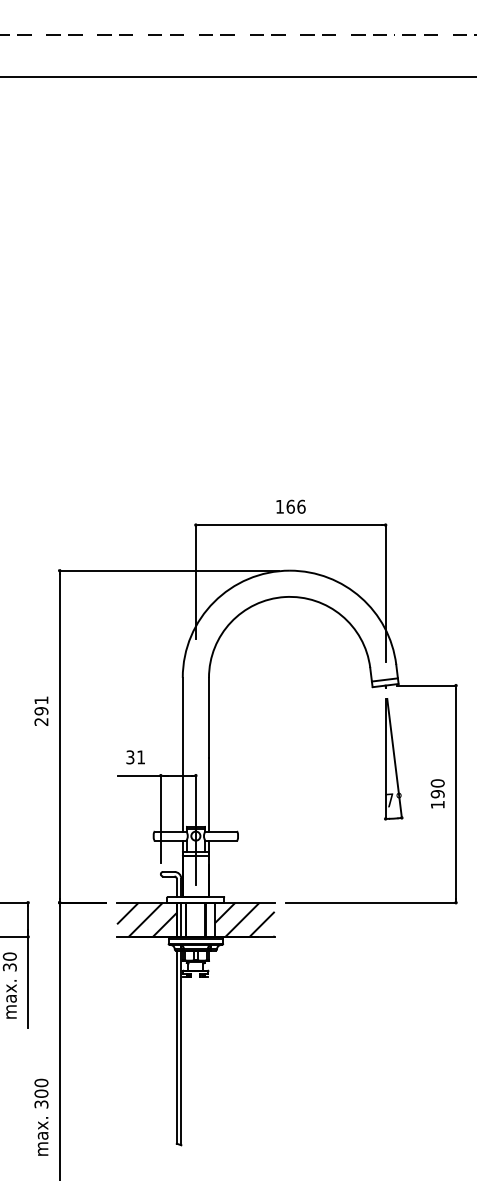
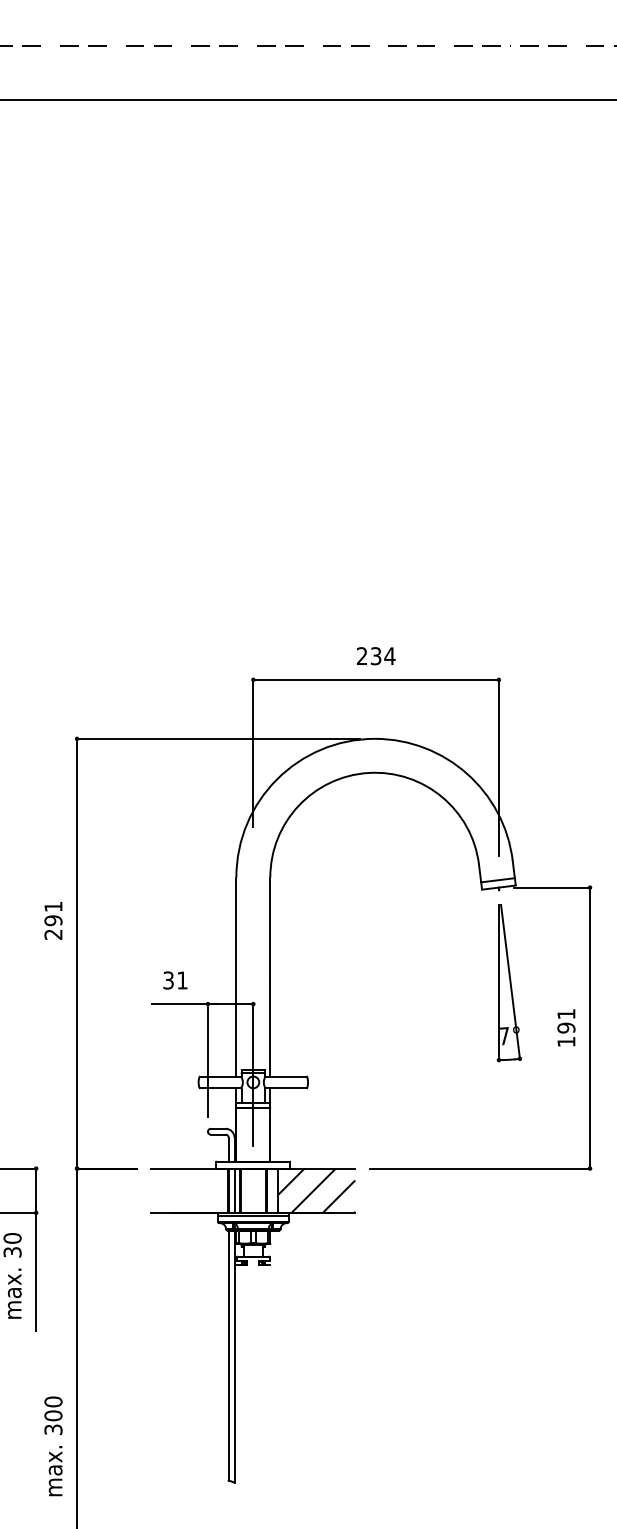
text: (290, 506) -> (375, 655), 166 -> 234
text: (437, 783) -> (566, 1014), 190 -> 191
hatch: (146, 919) -> (189, 1190), removed

